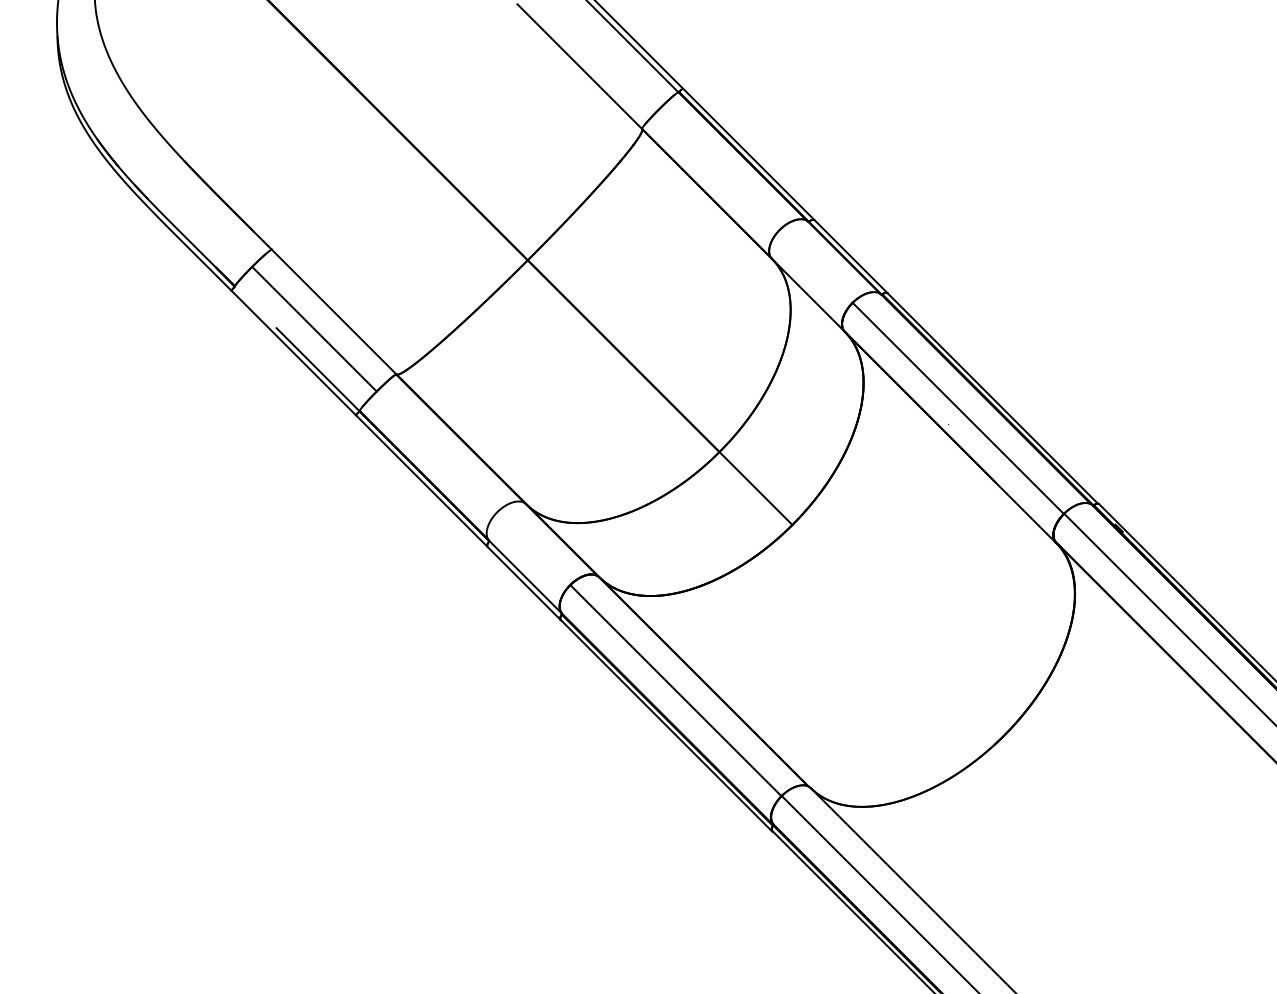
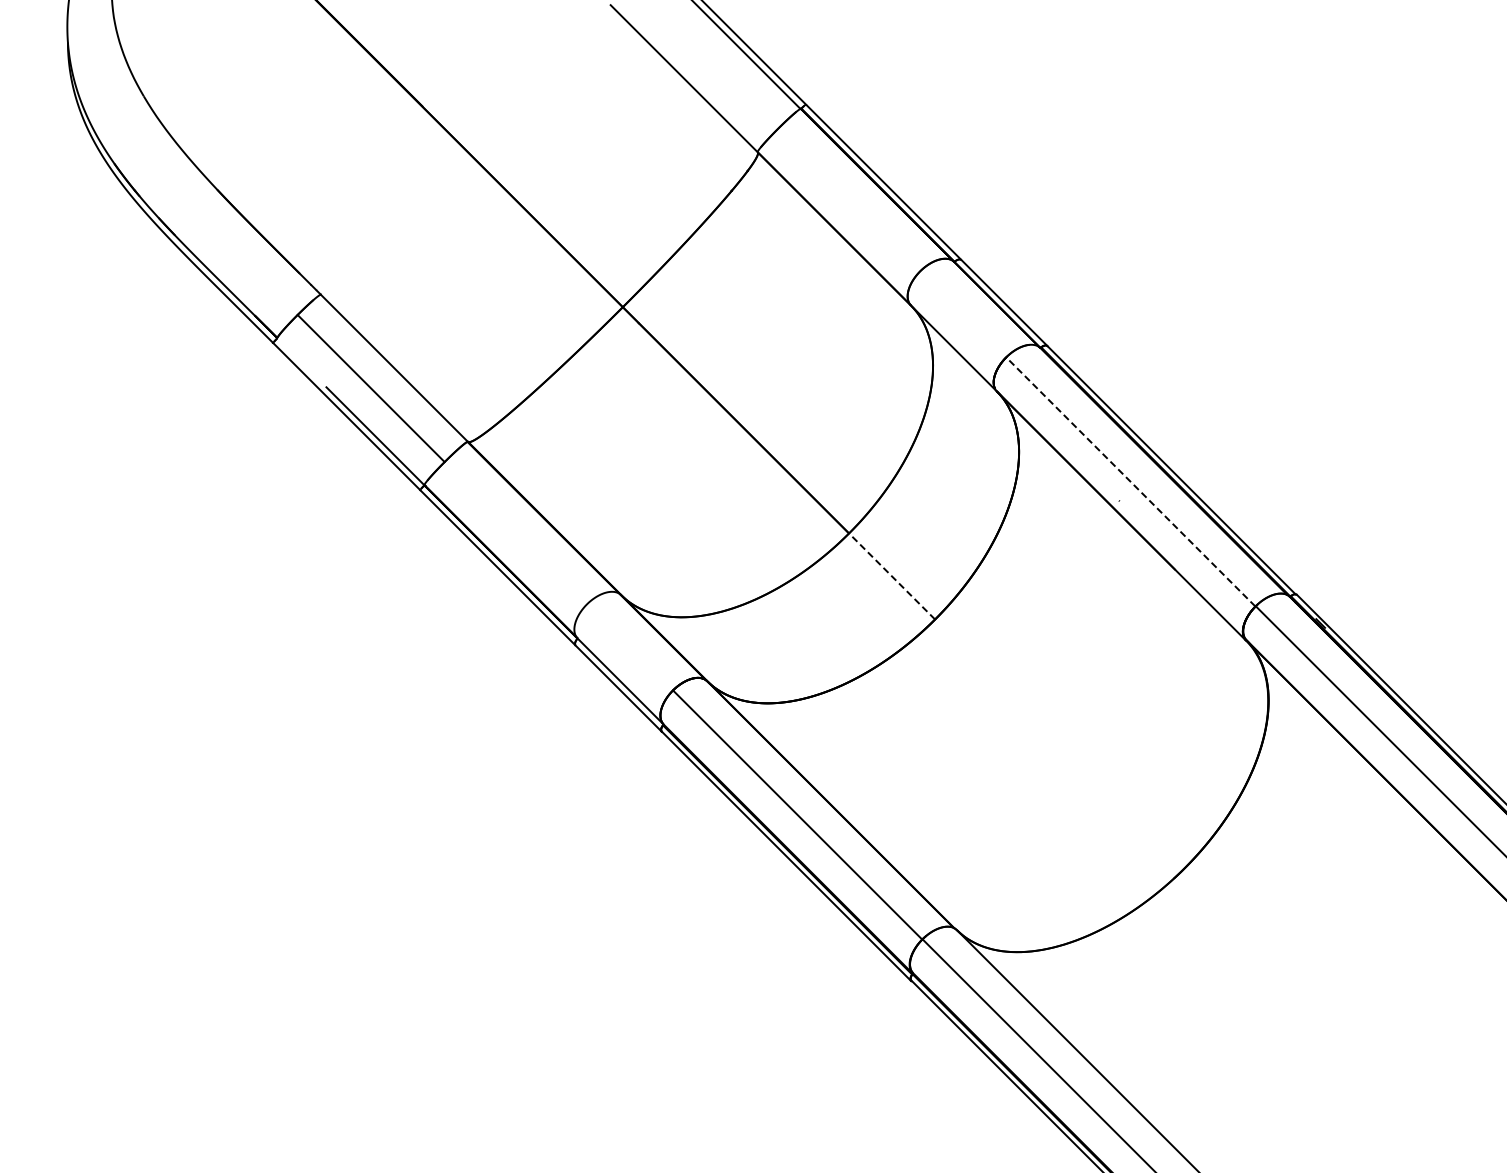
line: (958, 408) -> (1130, 481), solid -> dashed
line: (756, 488) -> (892, 576), solid -> dashed

